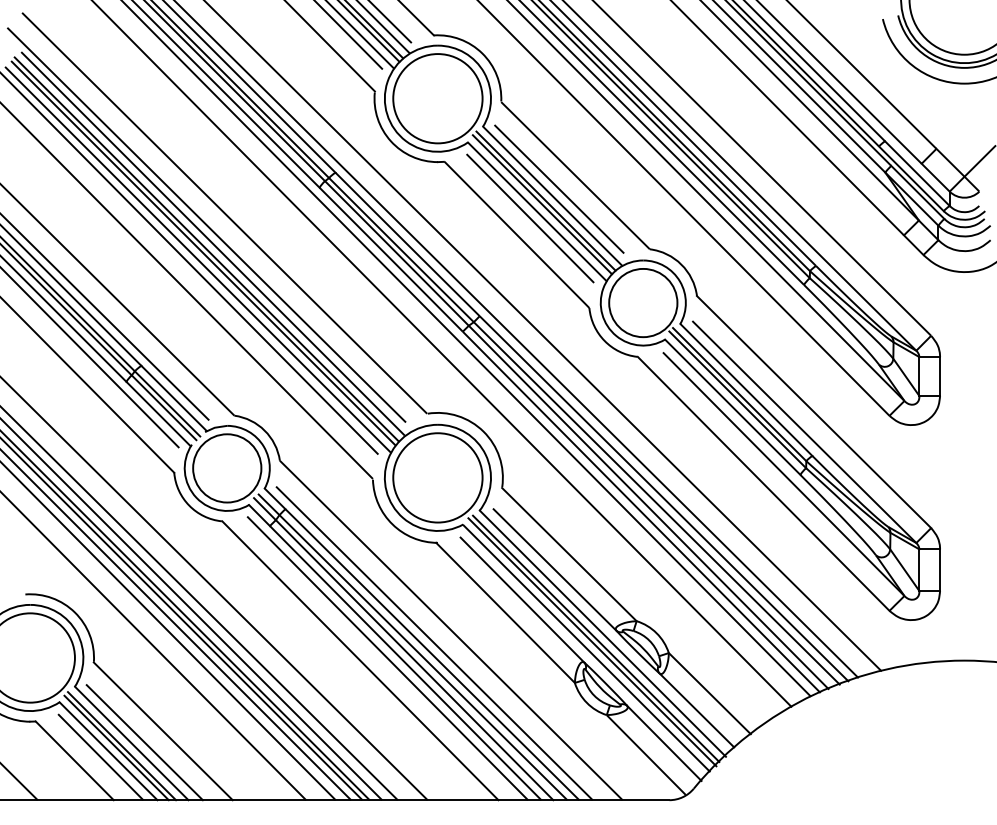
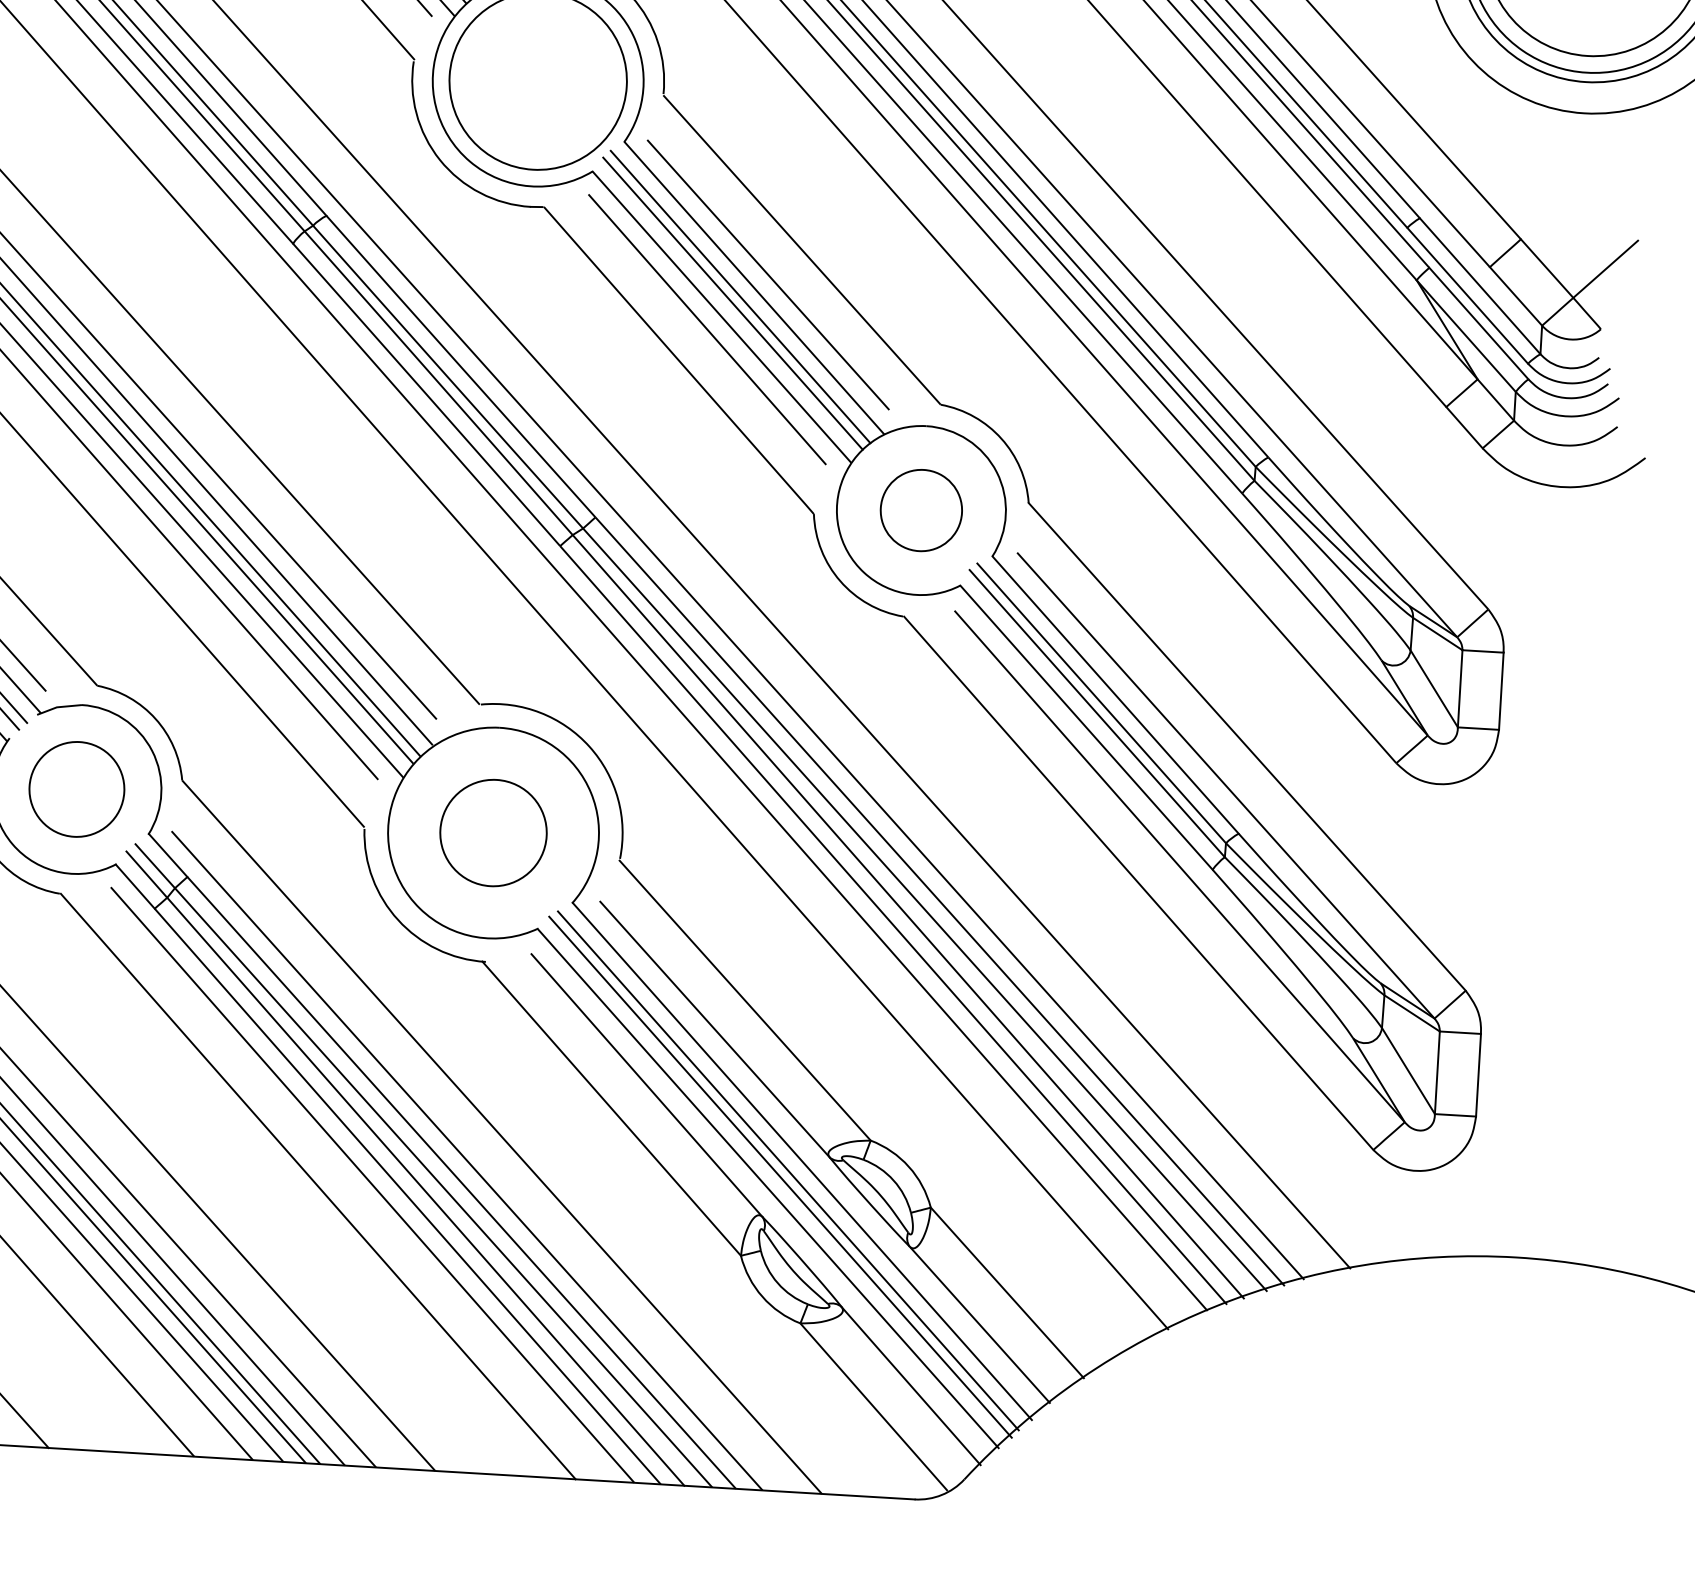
circle: (643, 302) -> (921, 509), size x0.6
circle: (227, 468) -> (77, 789), size x0.7
circle: (437, 477) -> (492, 832), size x0.6

